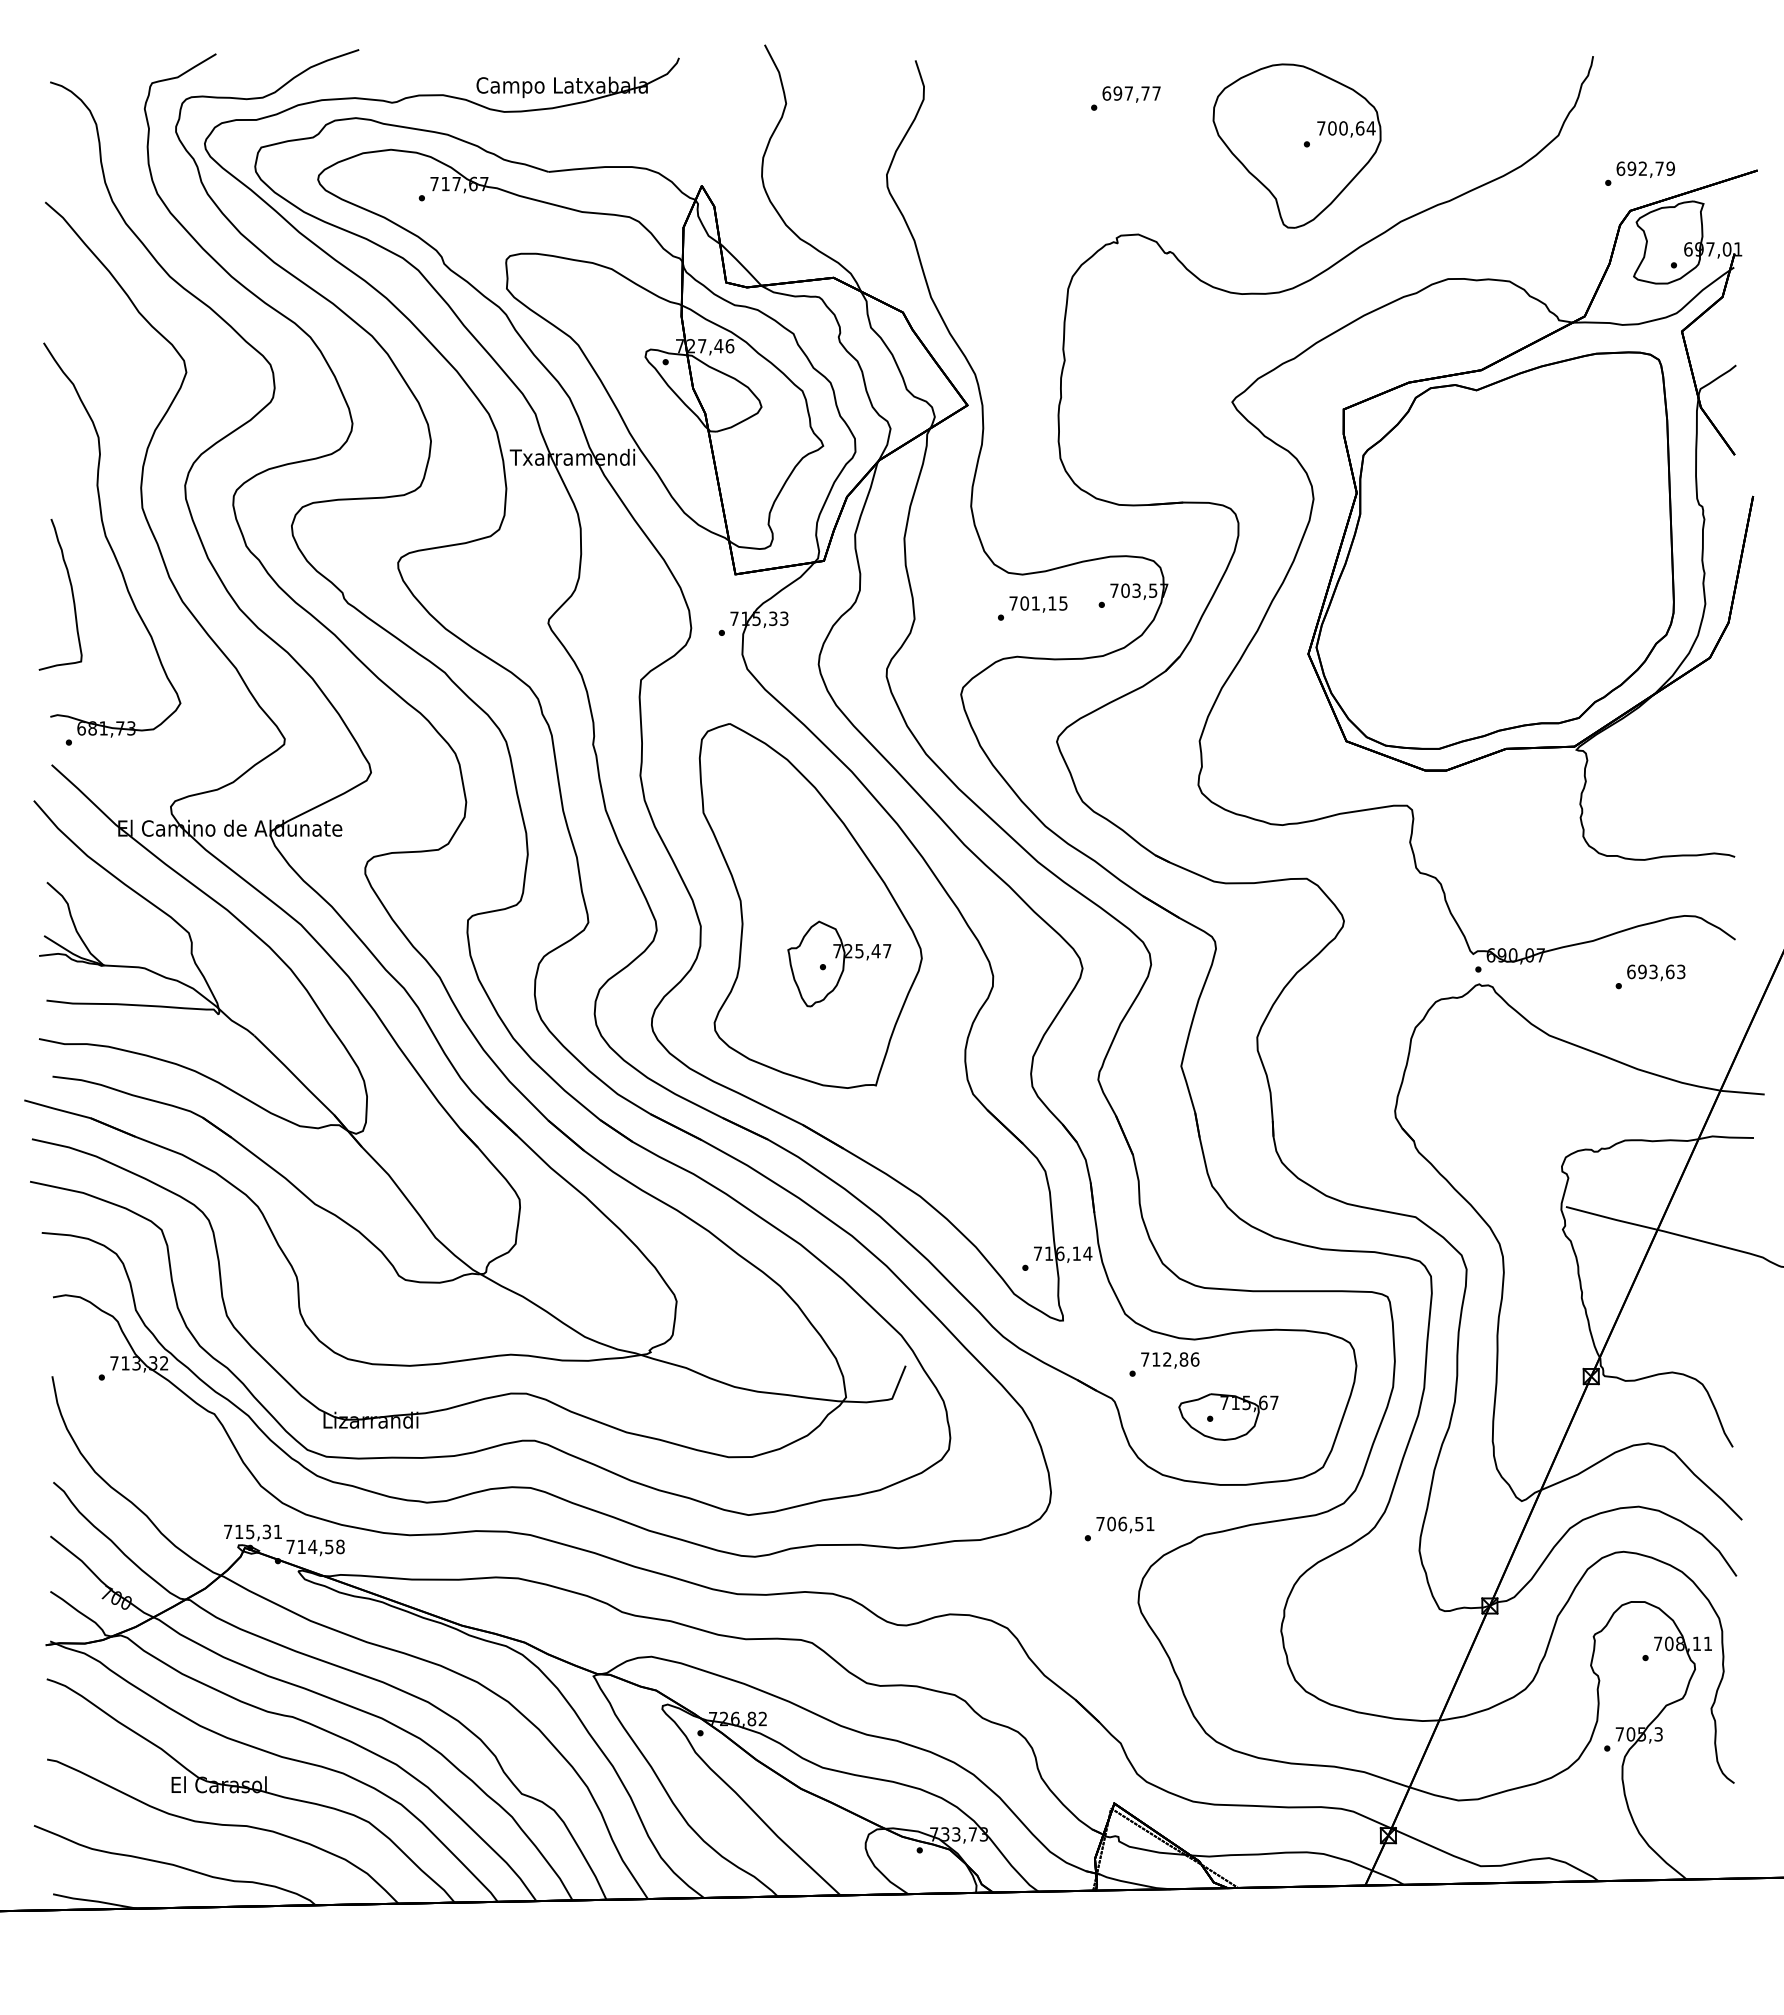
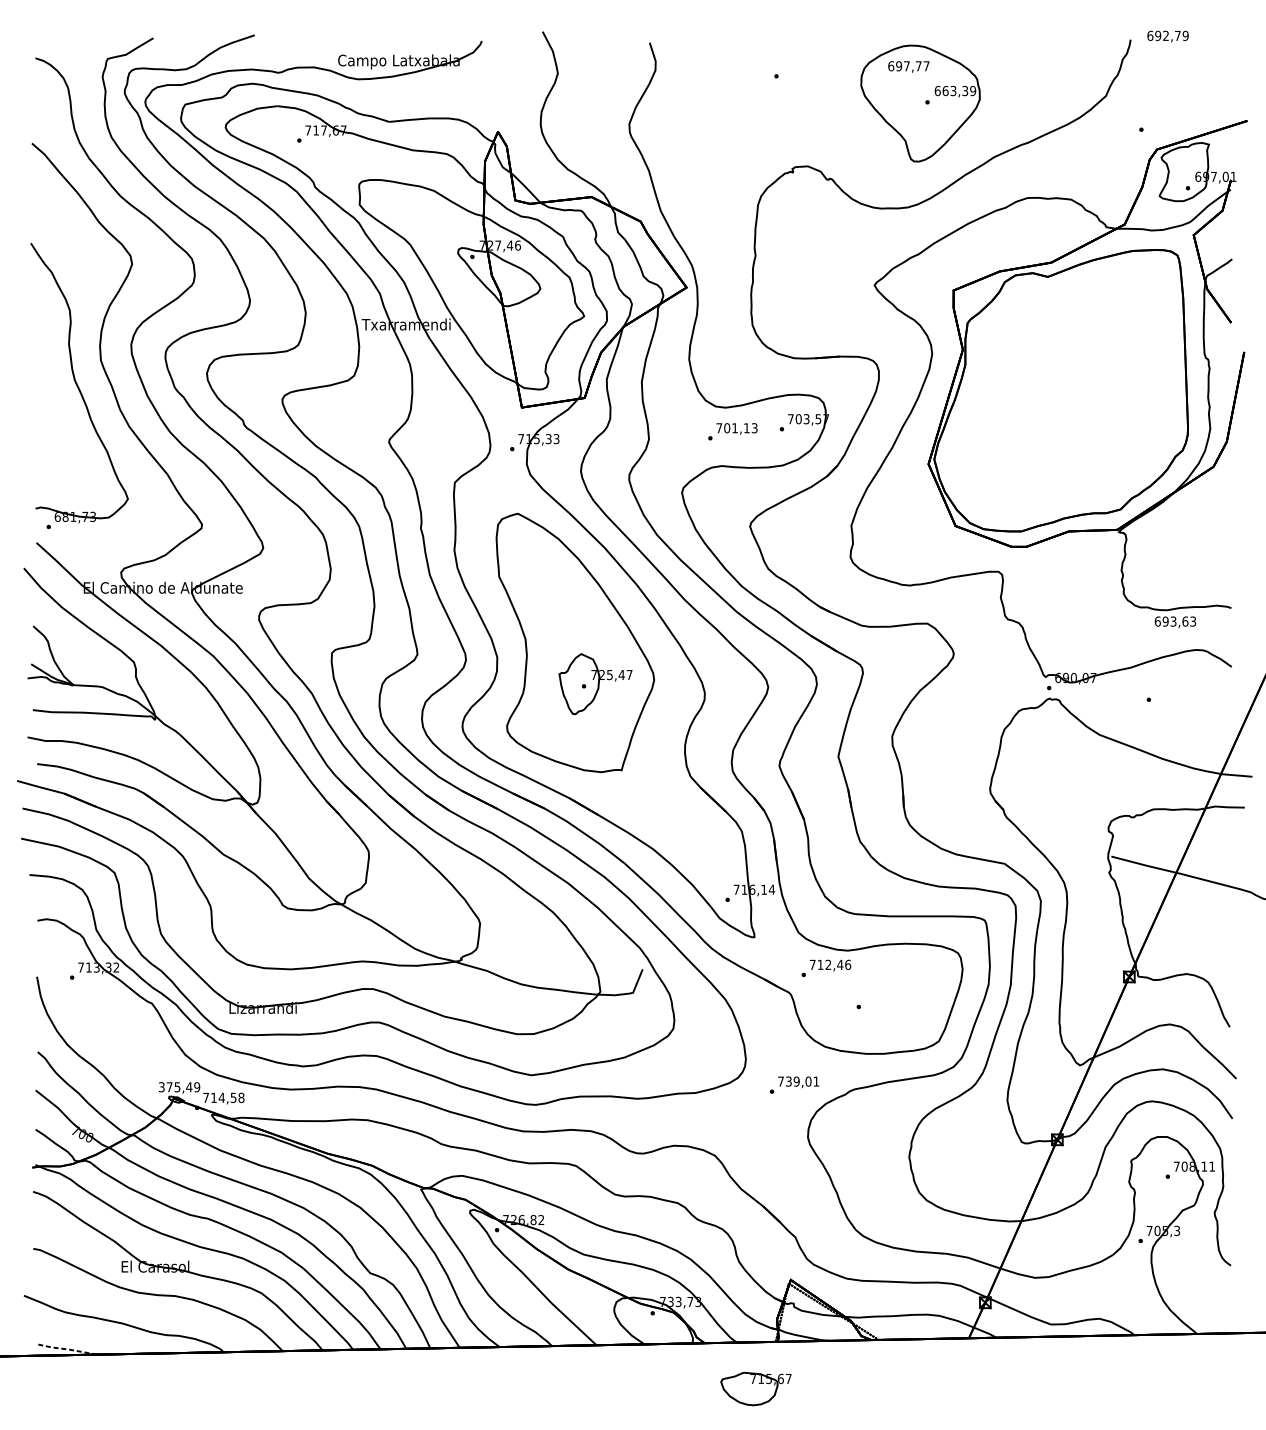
text: (1131, 94) -> (908, 66), moved
text: (1346, 128) -> (955, 91), 700,64 -> 663,39
text: (1645, 169) -> (1167, 36), moved
curve: (71, 593) -> (50, 421), removed
text: (1063, 602) -> (754, 427), 701,15 -> 701,13
text: (1656, 972) -> (1175, 622), moved
text: (1183, 1359) -> (839, 964), 712,86 -> 712,46
part: (1228, 1416) -> (756, 1388), moved
text: (1125, 1523) -> (798, 1081), 706,51 -> 739,01
text: (253, 1531) -> (179, 1086), 715,31 -> 375,49
line: (94, 1901) -> (66, 1349), solid -> dashed

